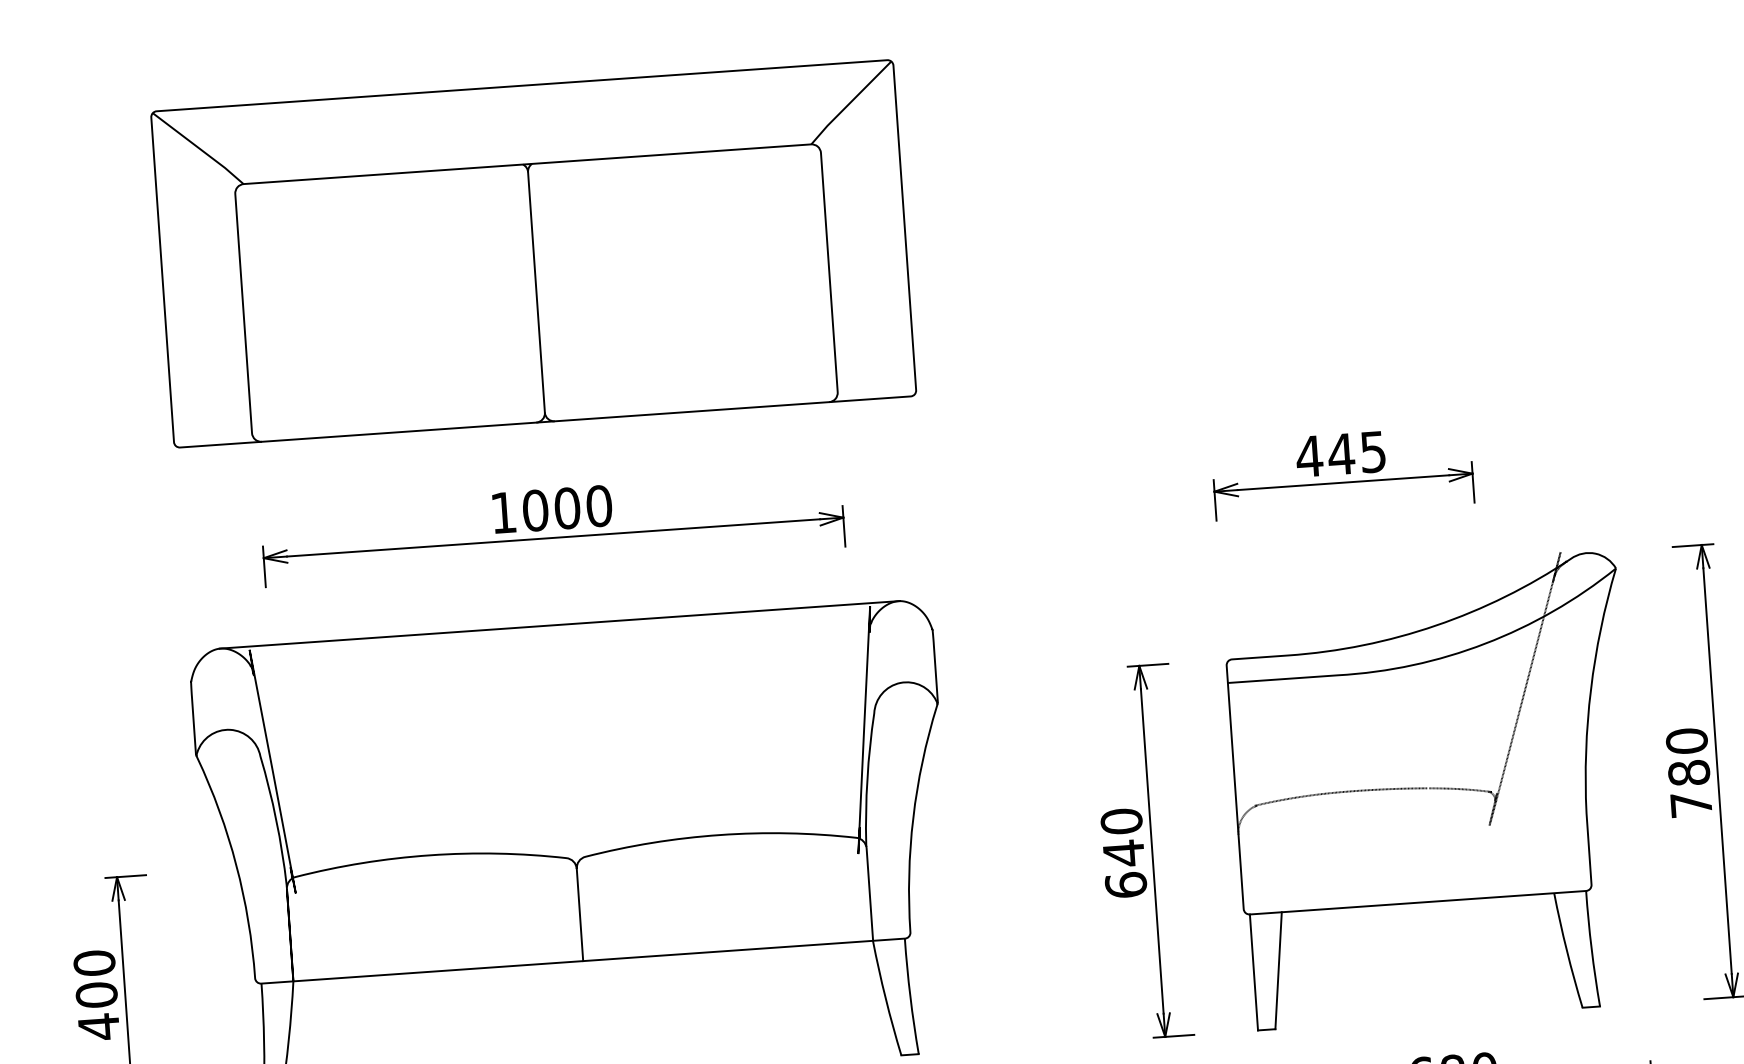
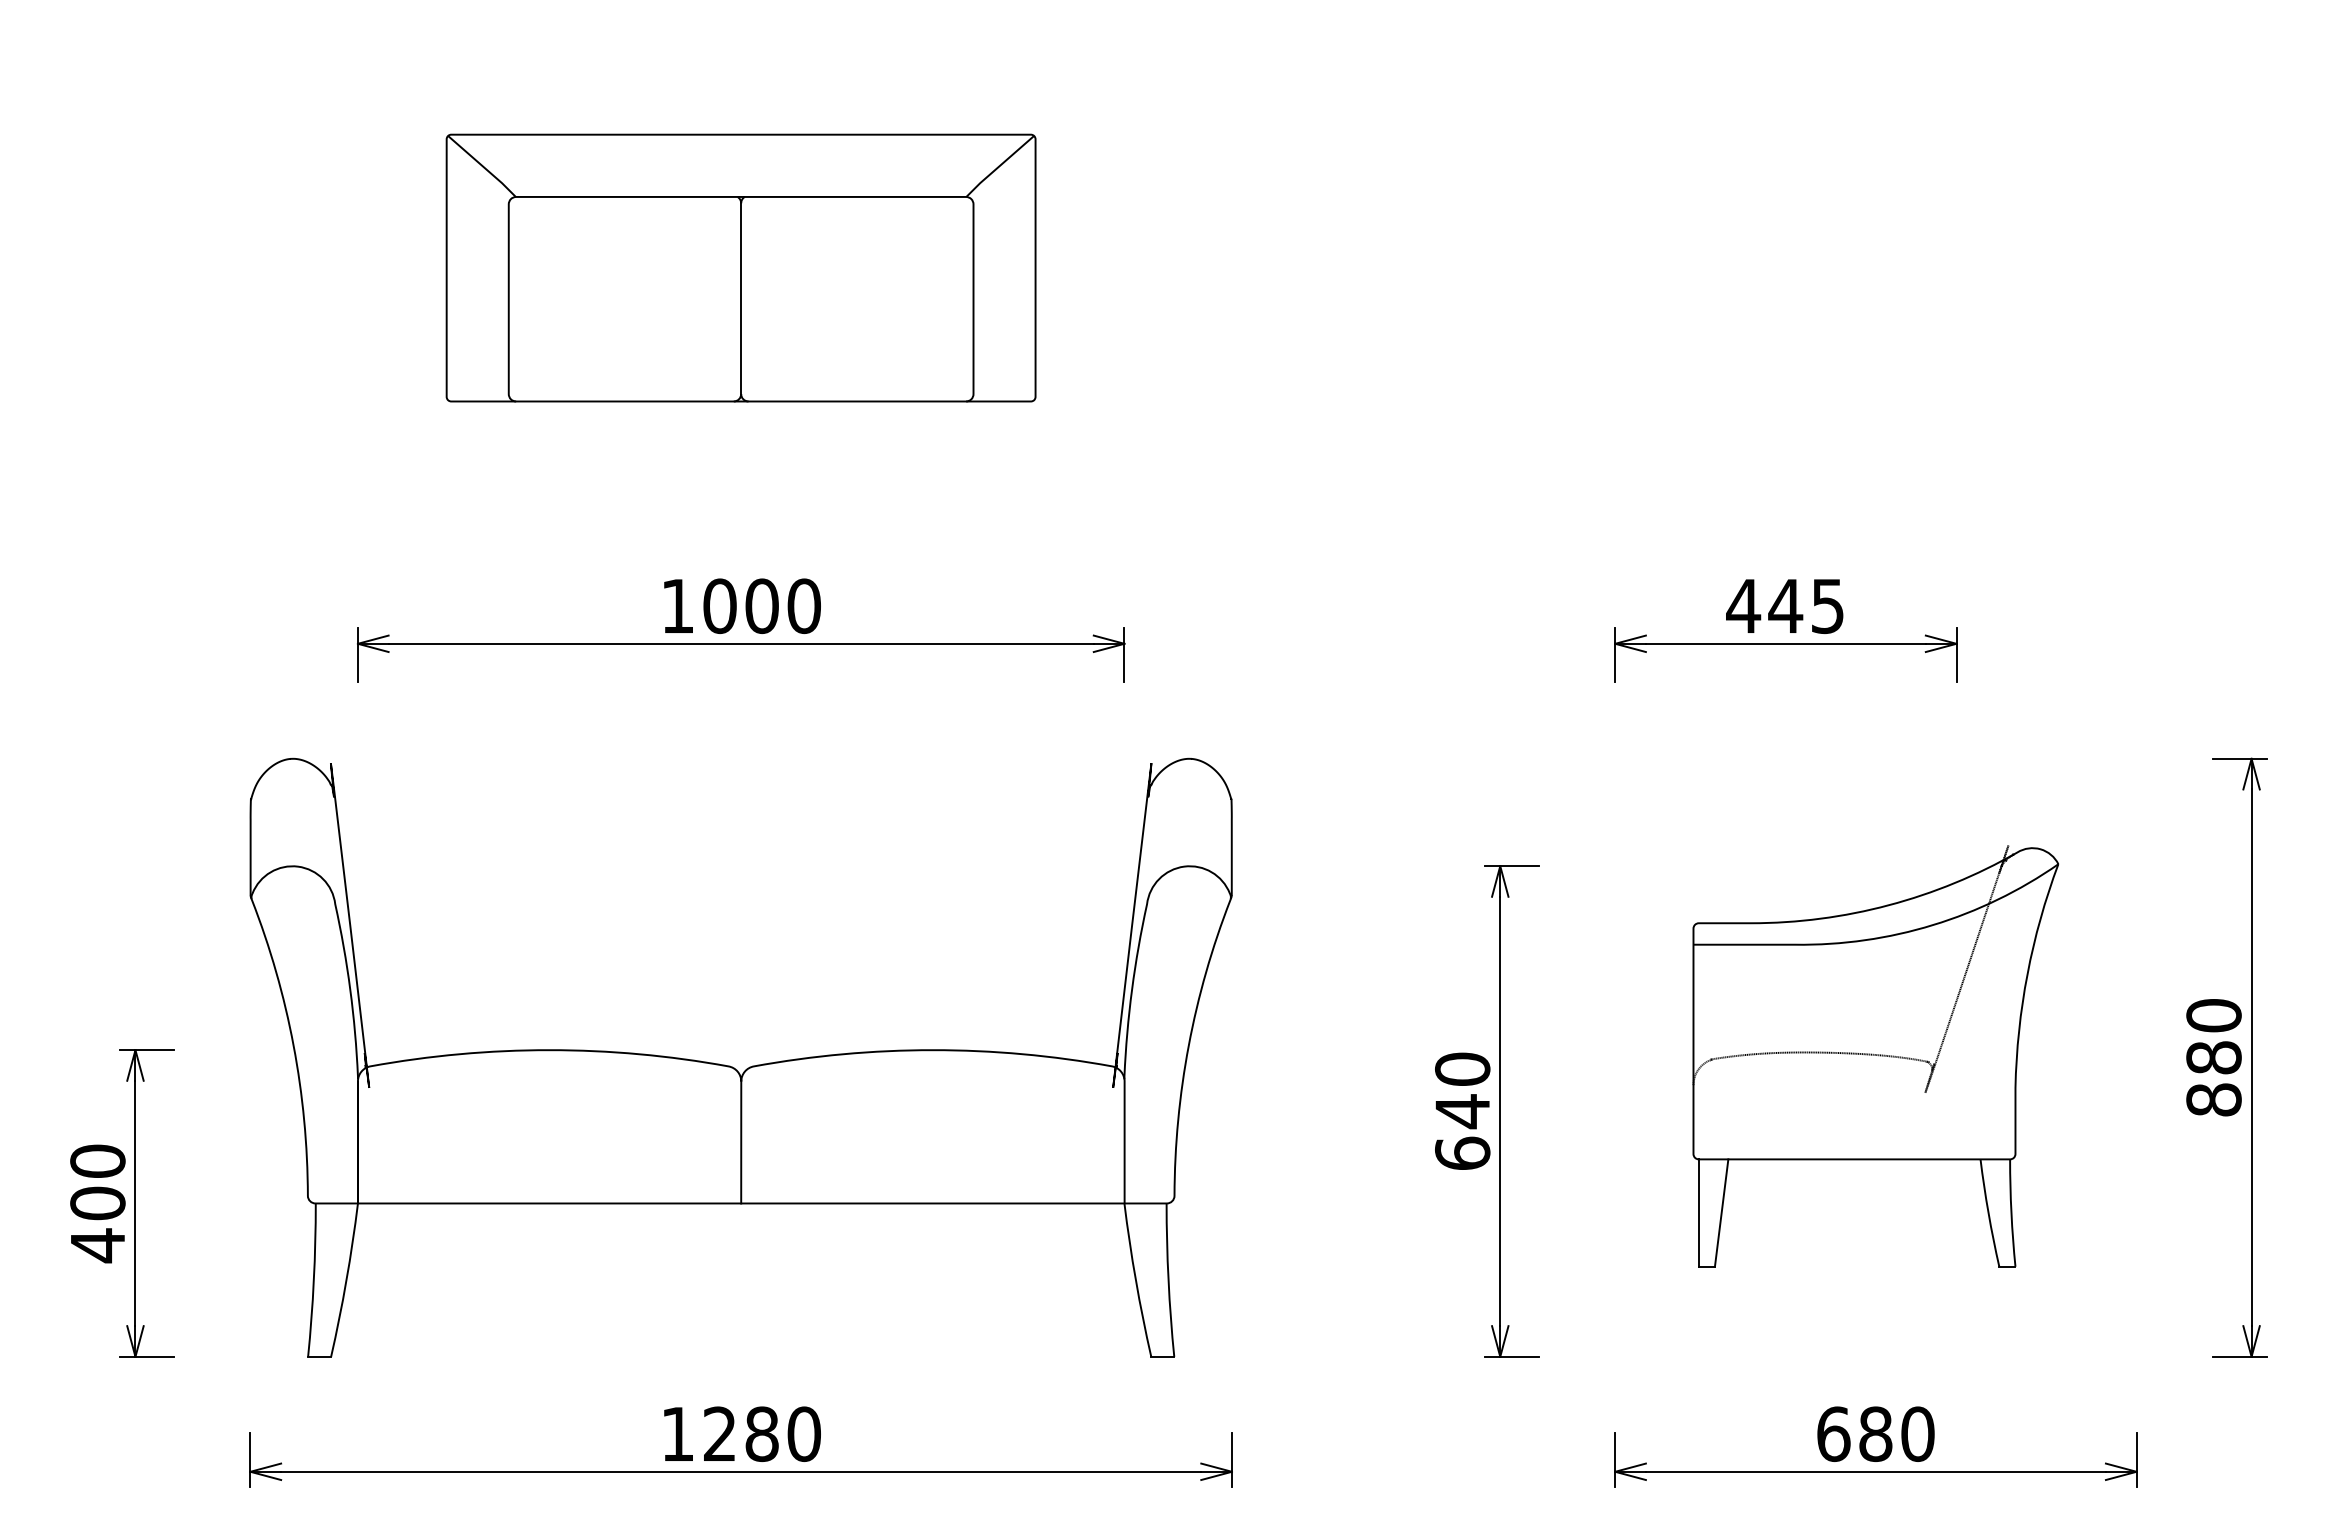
part: (533, 253) -> (740, 267), size x0.6
line: (559, 624) -> (740, 758), removed
part: (1433, 789) -> (1875, 1056), size x0.7
text: (1690, 804) -> (2213, 1099), 780 -> 880

